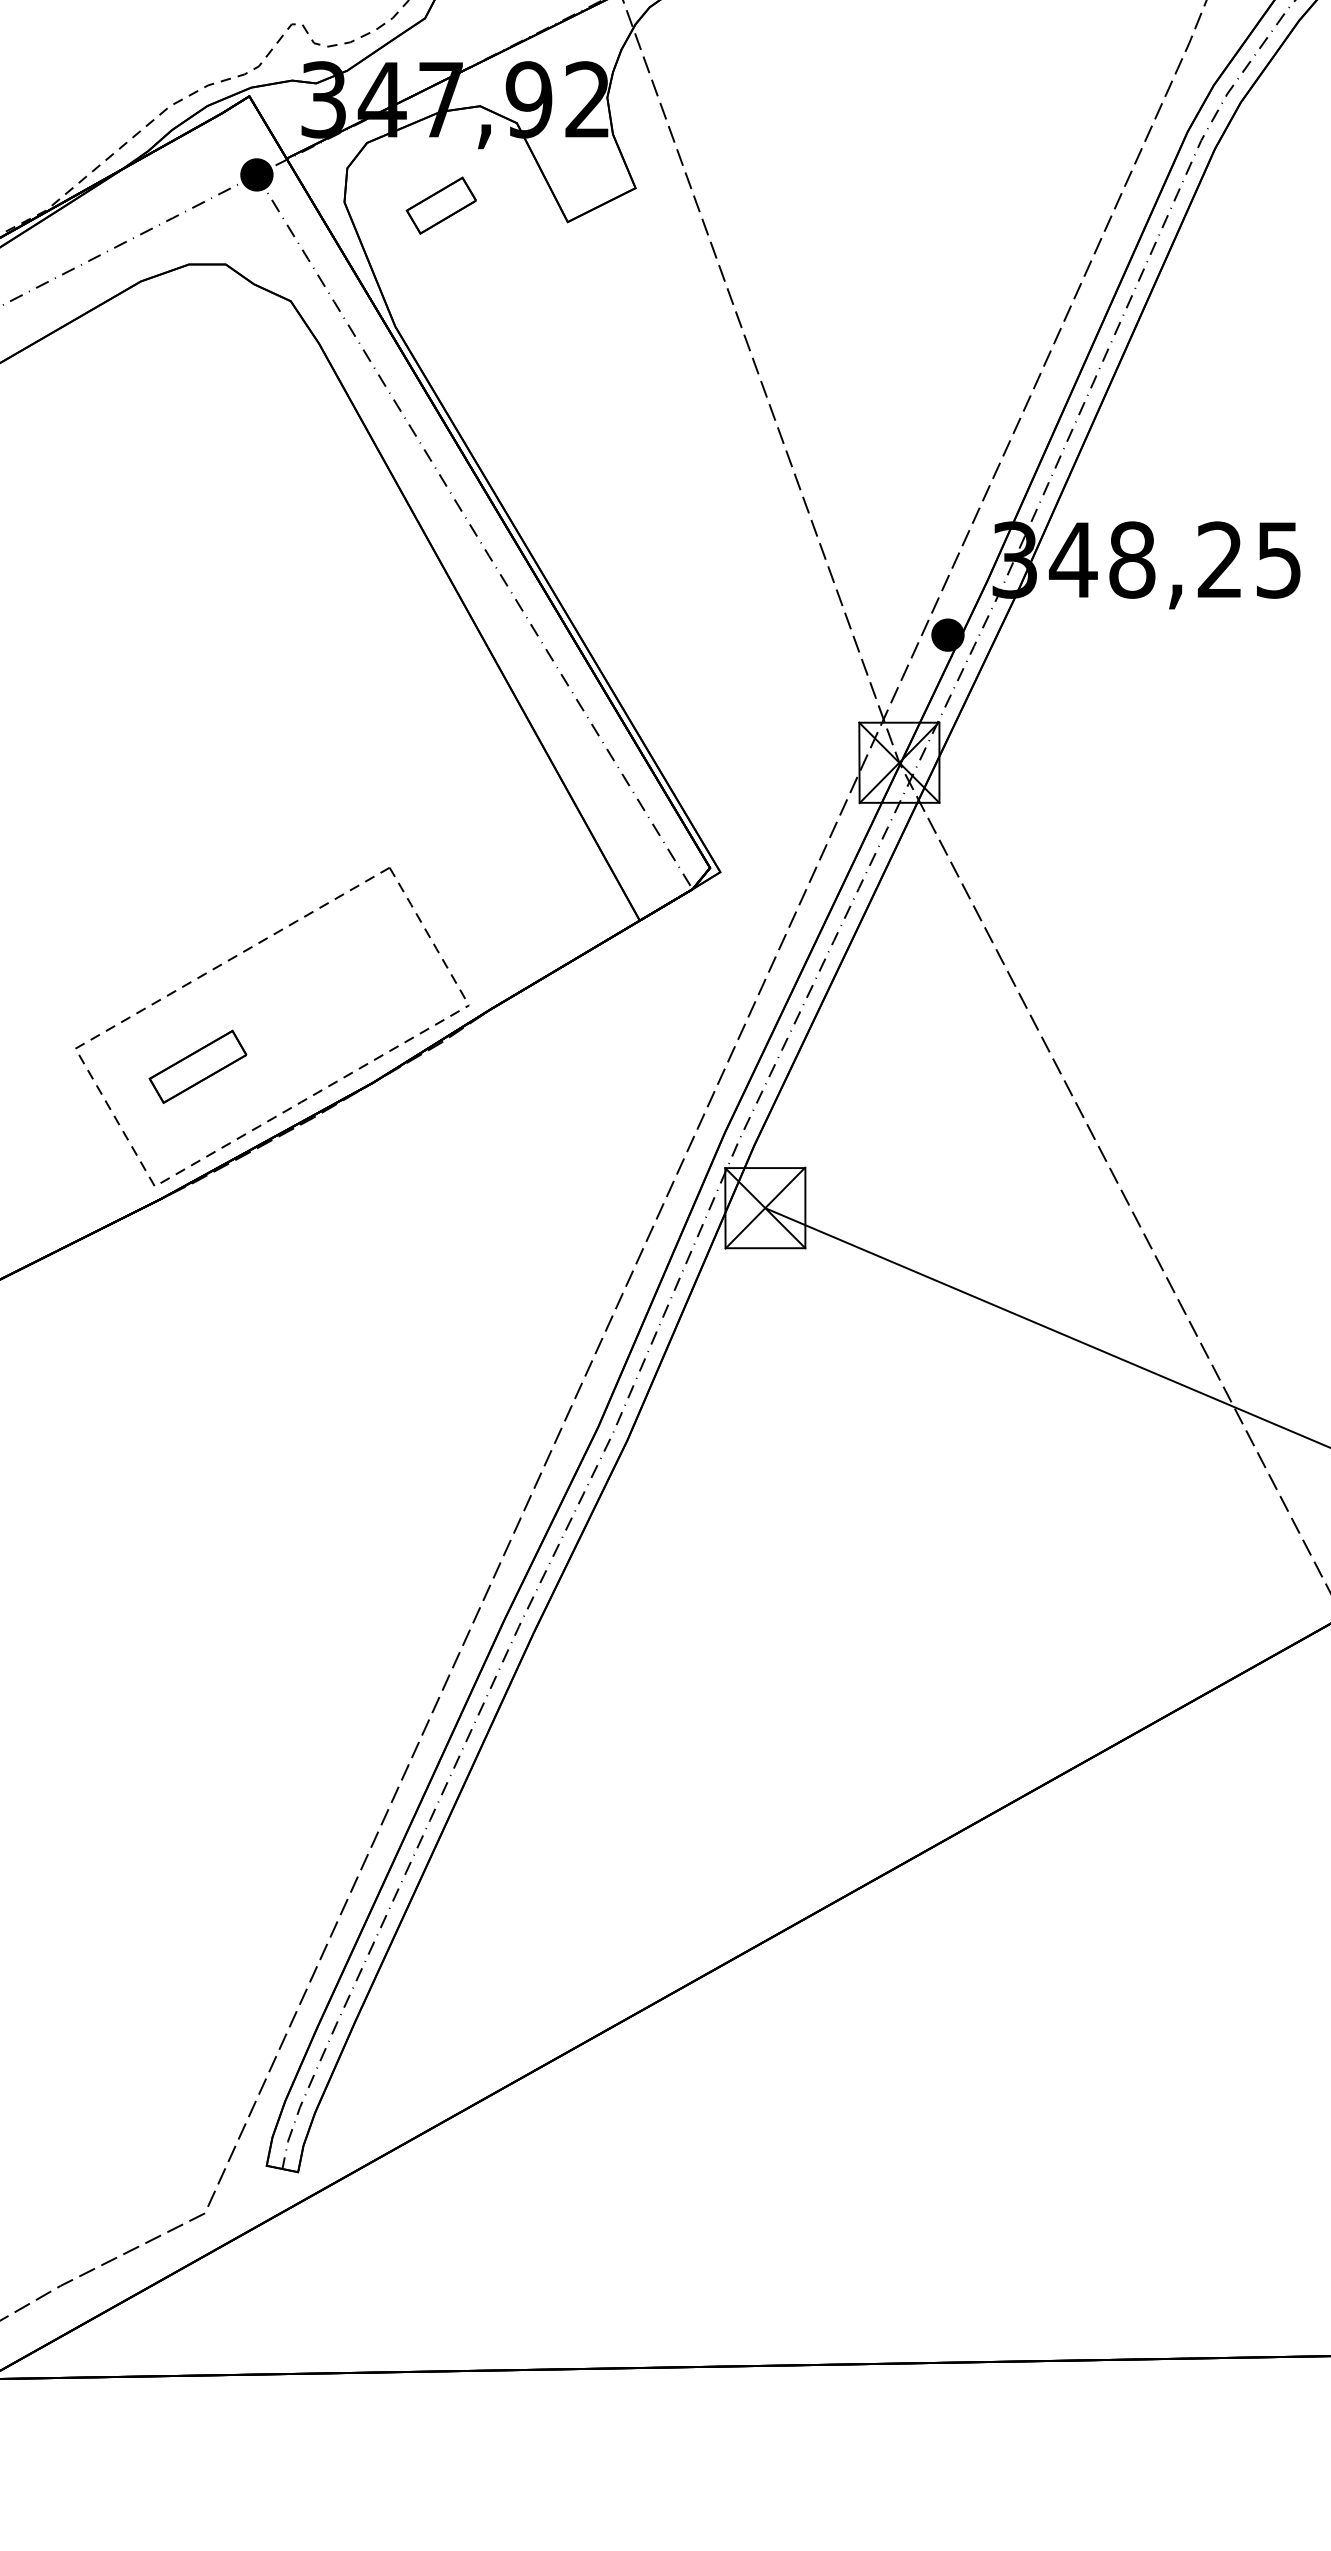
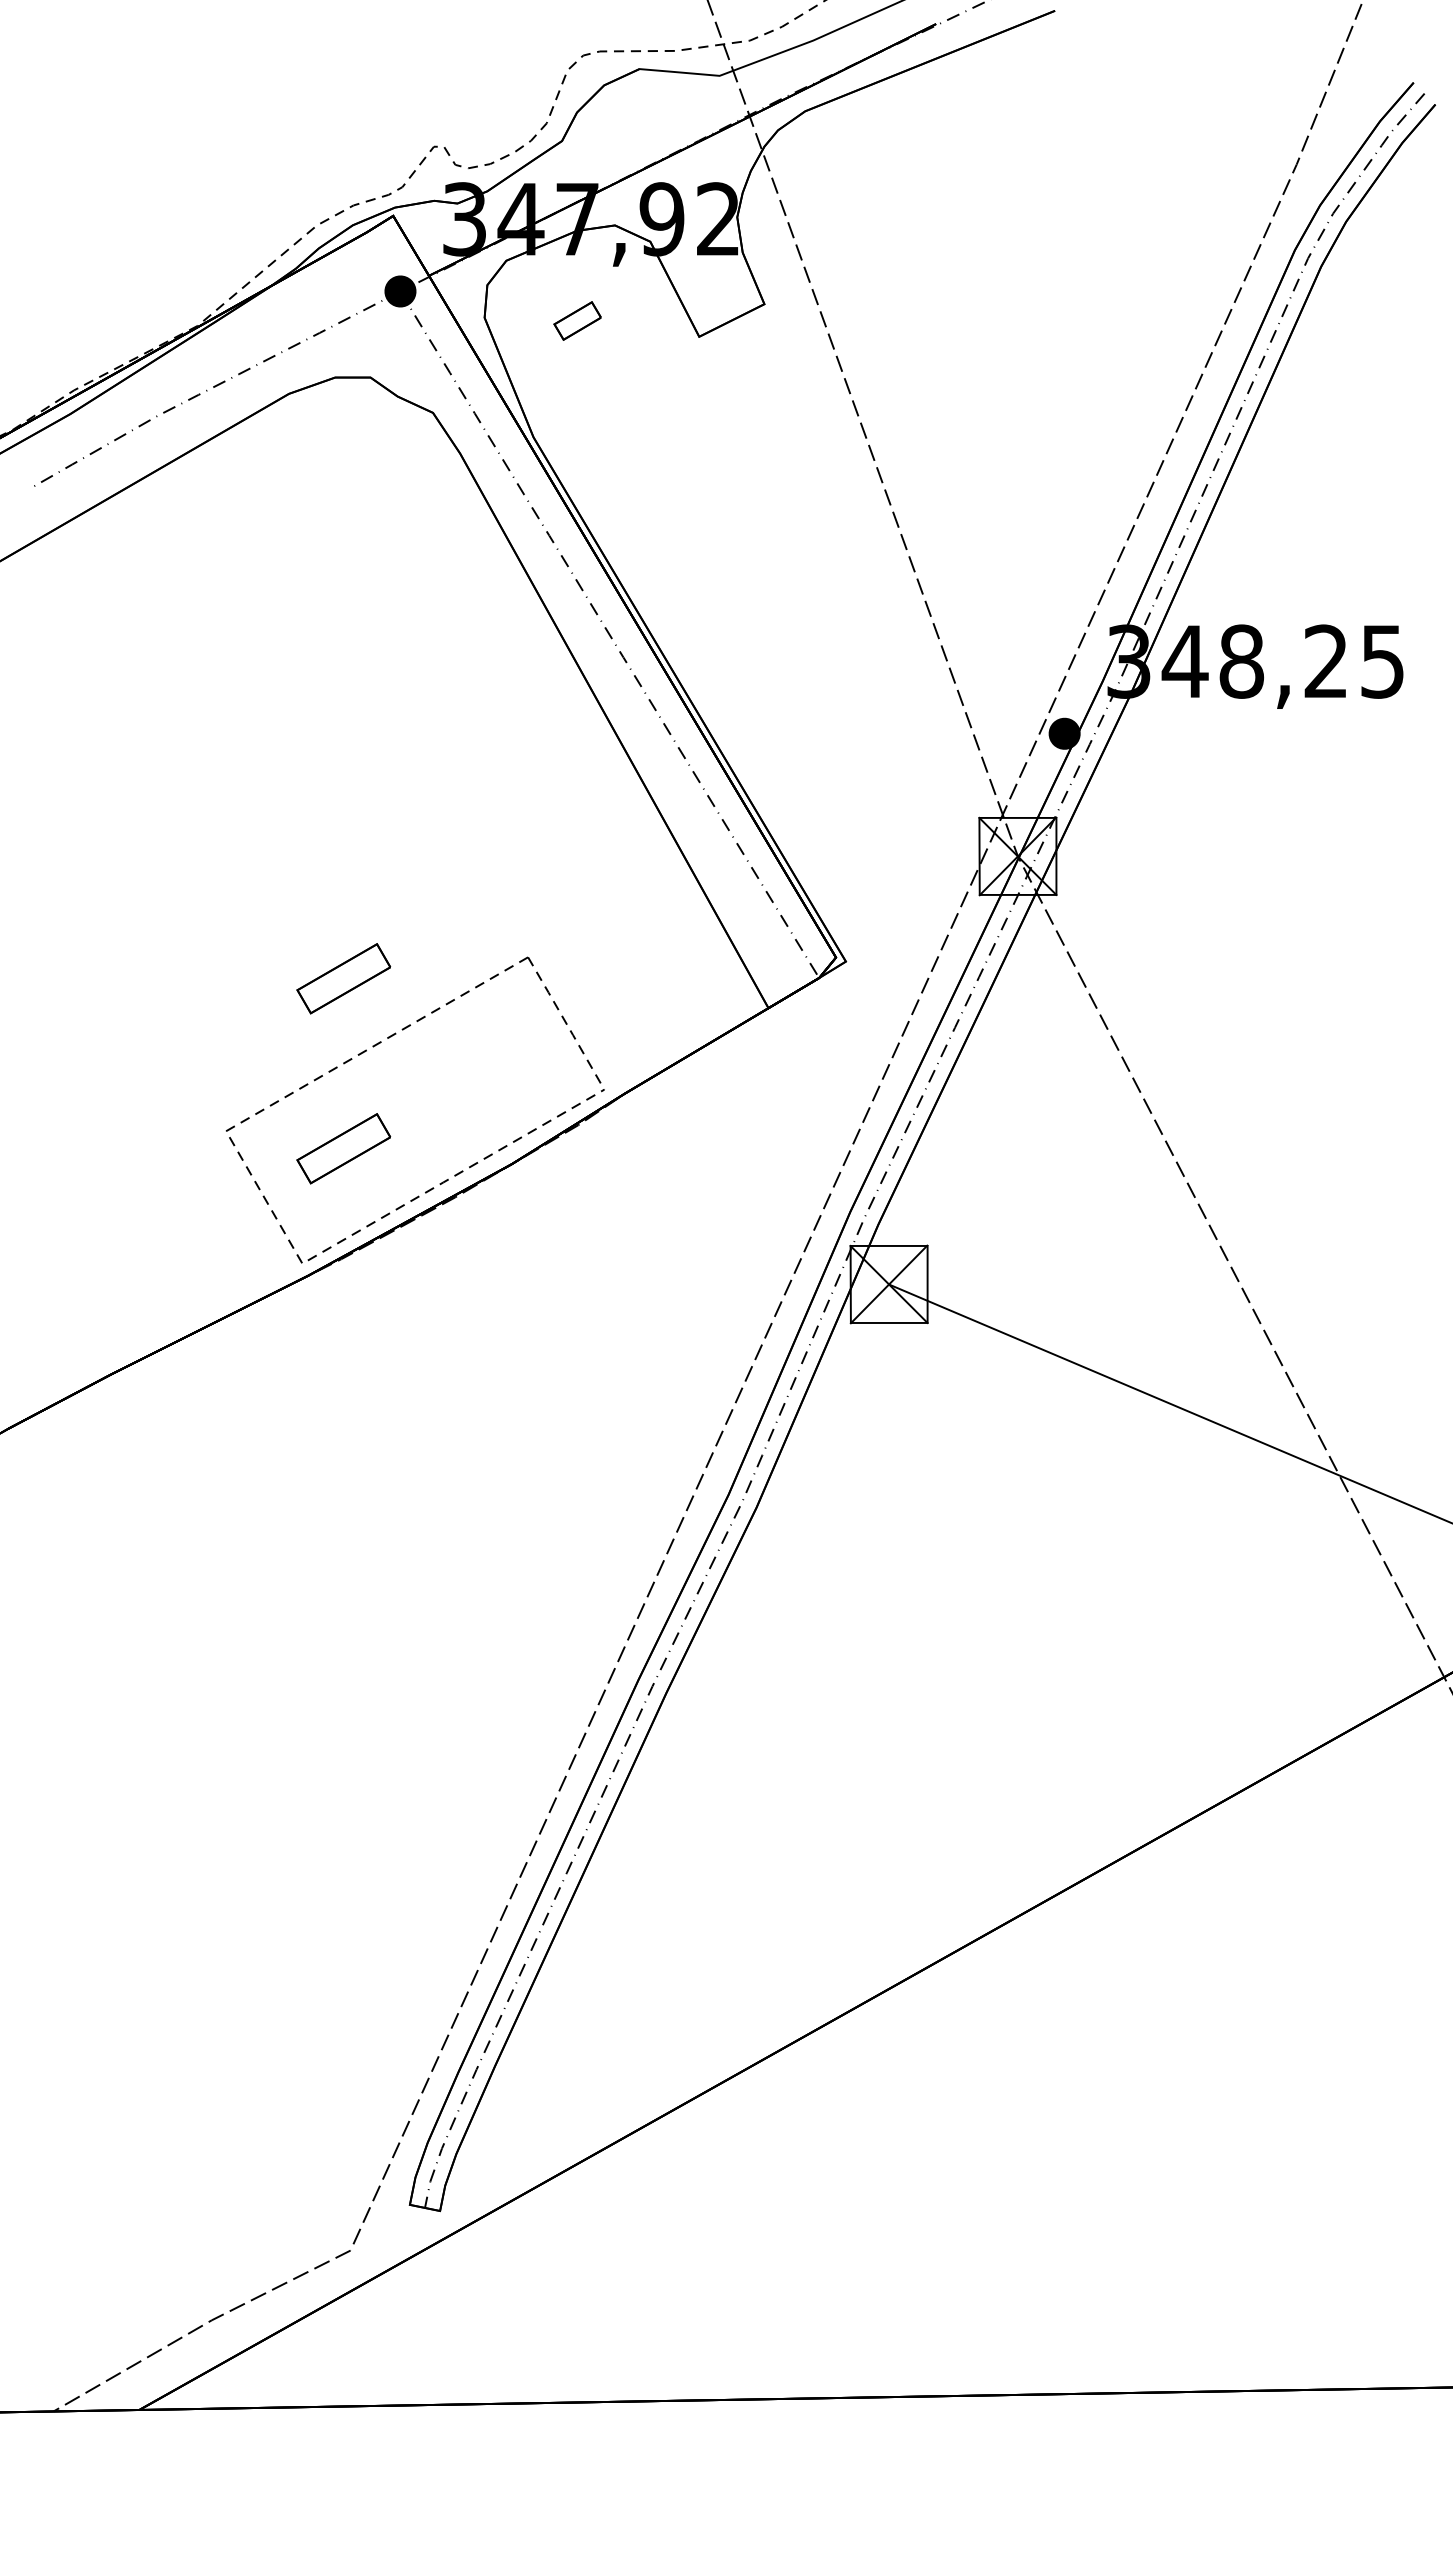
part: (441, 205) -> (577, 320), size x0.7
part: (197, 889) -> (343, 978), added

